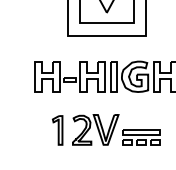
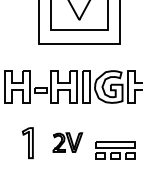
part: (95, 129) -> (67, 142), size x0.6

